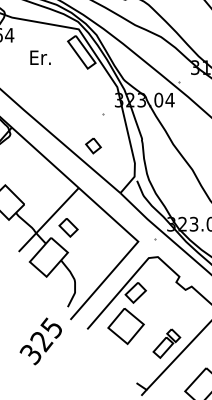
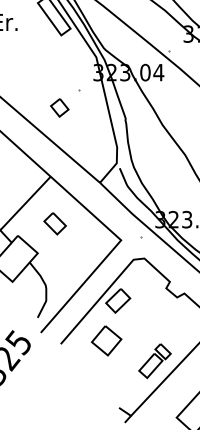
part: (93, 146) -> (59, 108), moved
part: (68, 227) -> (55, 223), moved
part: (125, 326) -> (106, 340), size x0.7

